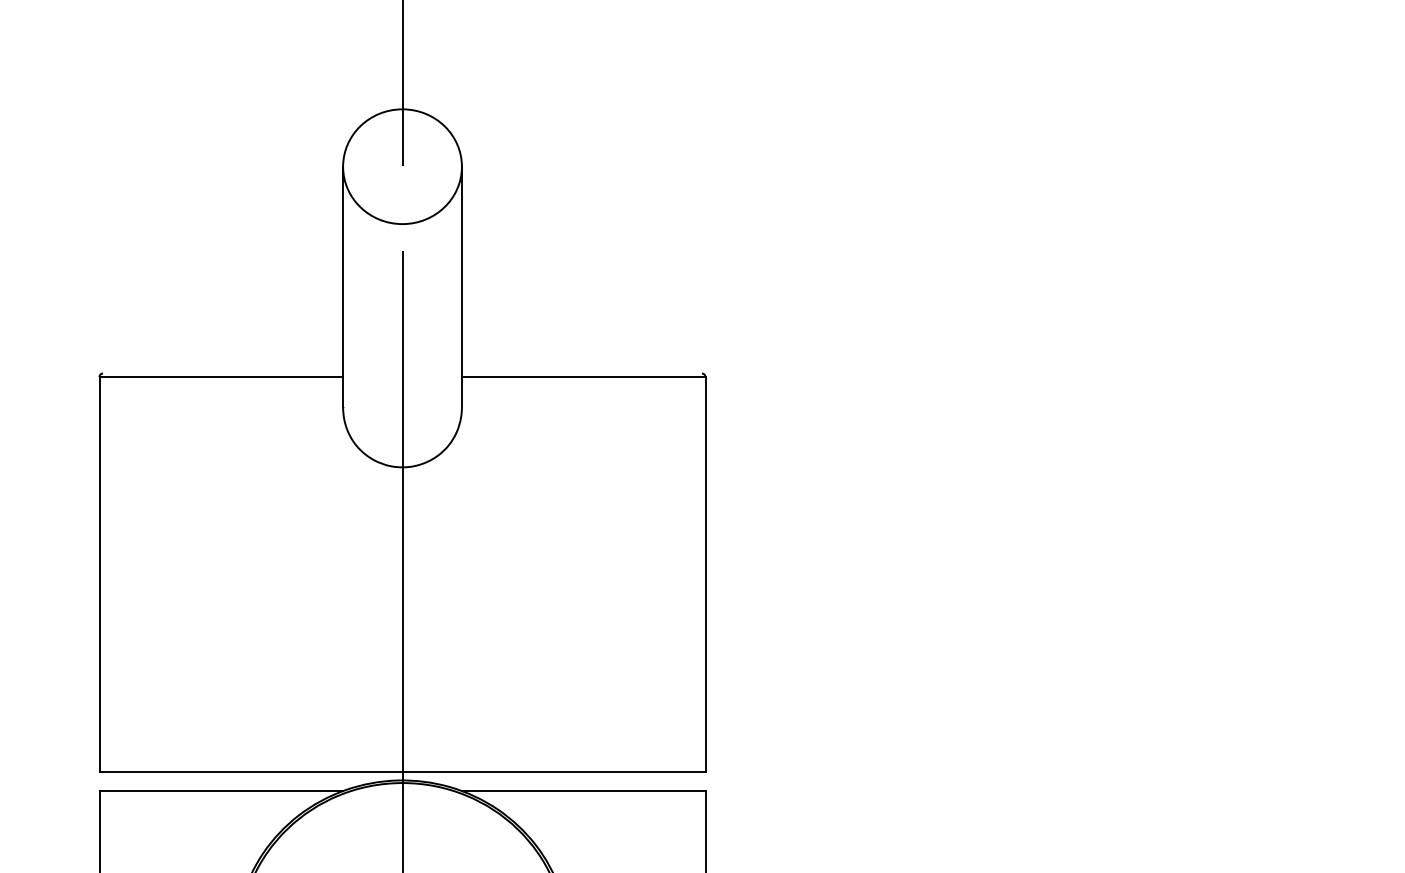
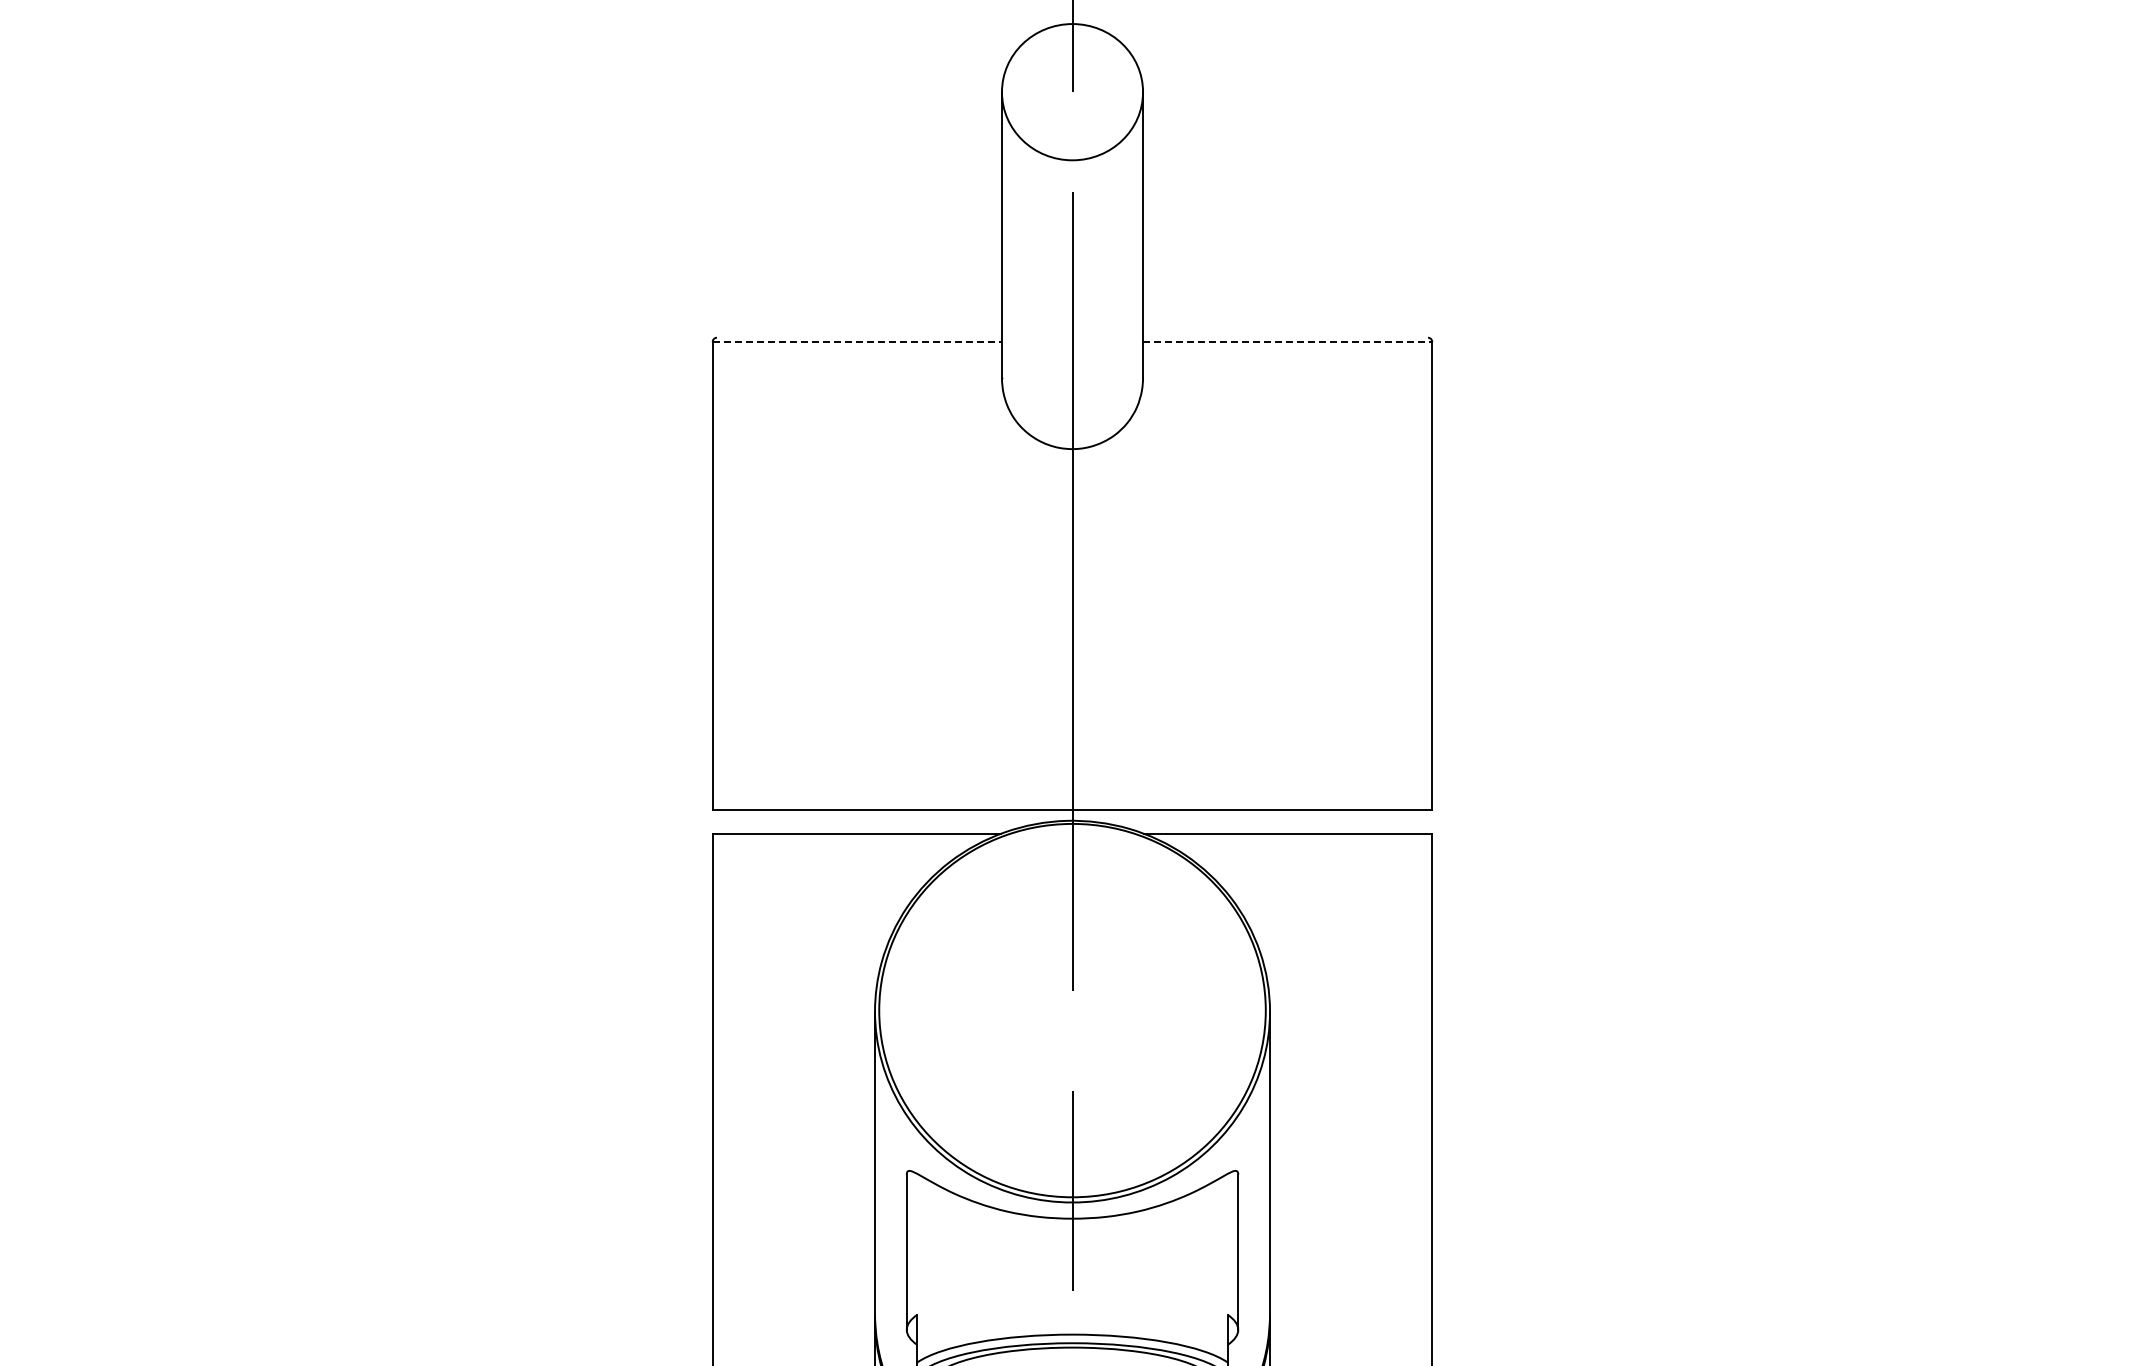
line: (221, 377) -> (857, 342), solid -> dashed
line: (583, 377) -> (1287, 342), solid -> dashed

